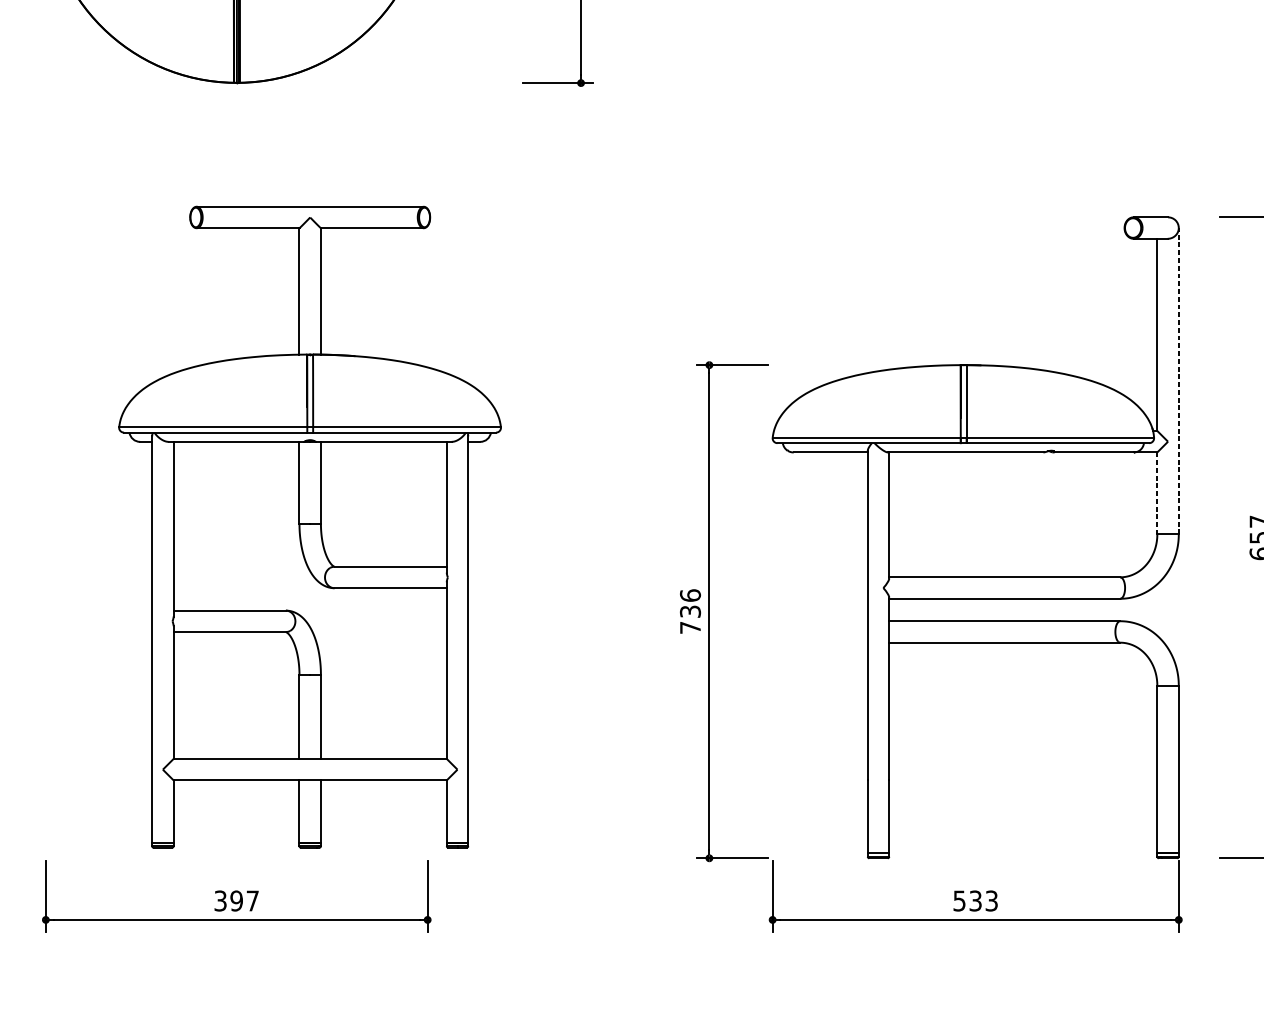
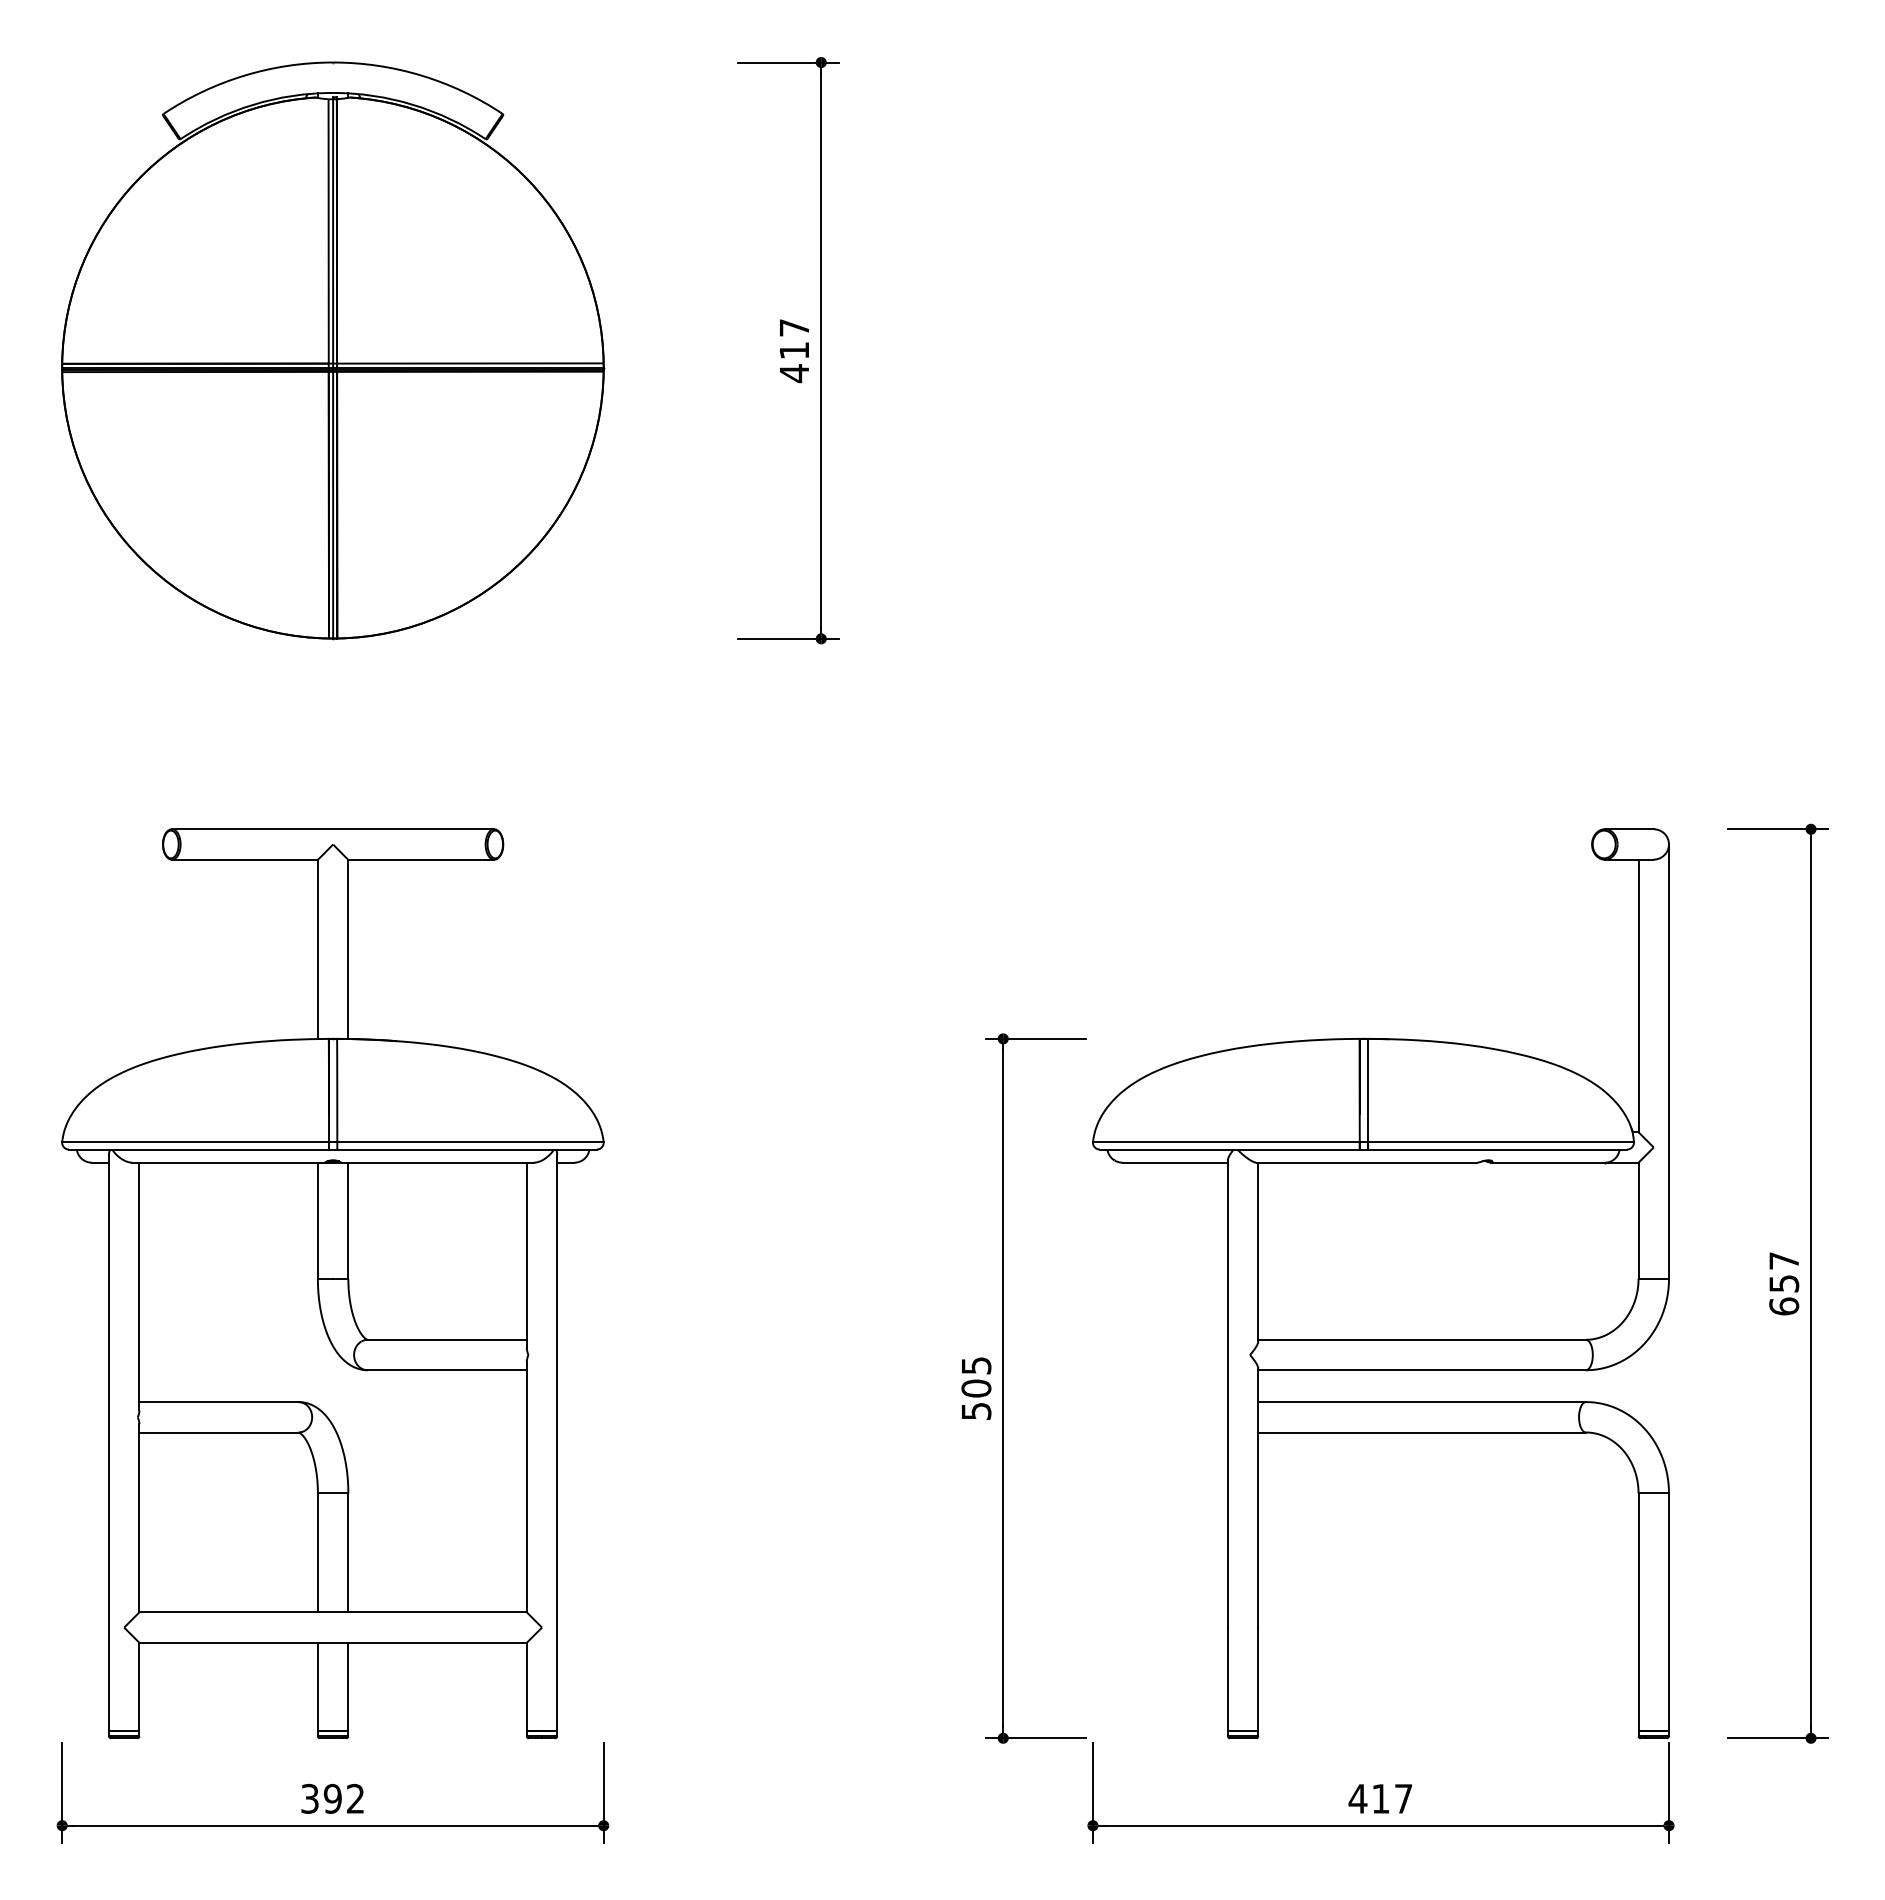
line: (1178, 381) -> (1668, 1061), dashed -> solid
line: (1157, 493) -> (1638, 1221), dashed -> solid
part: (309, 527) -> (332, 1283), moved
text: (690, 610) -> (976, 1387), 736 -> 505
text: (252, 900) -> (355, 1798), 397 -> 392
text: (975, 900) -> (1380, 1798), 533 -> 417

